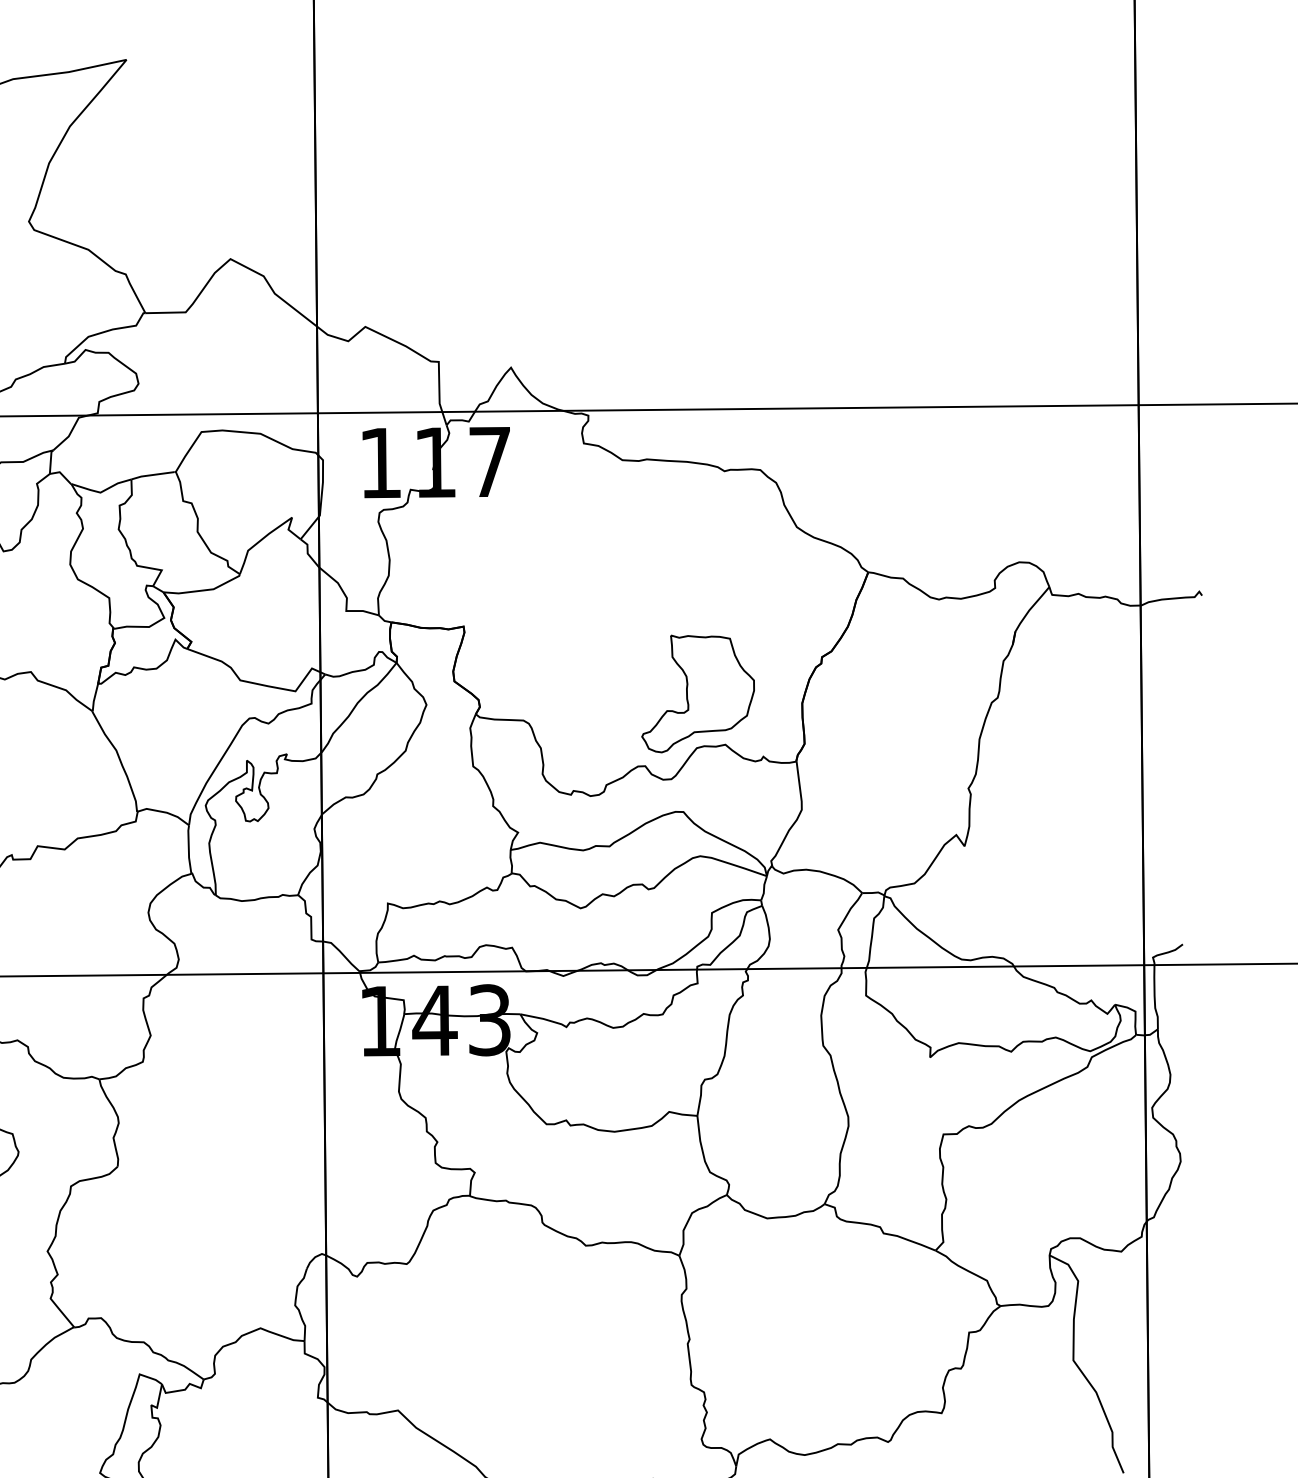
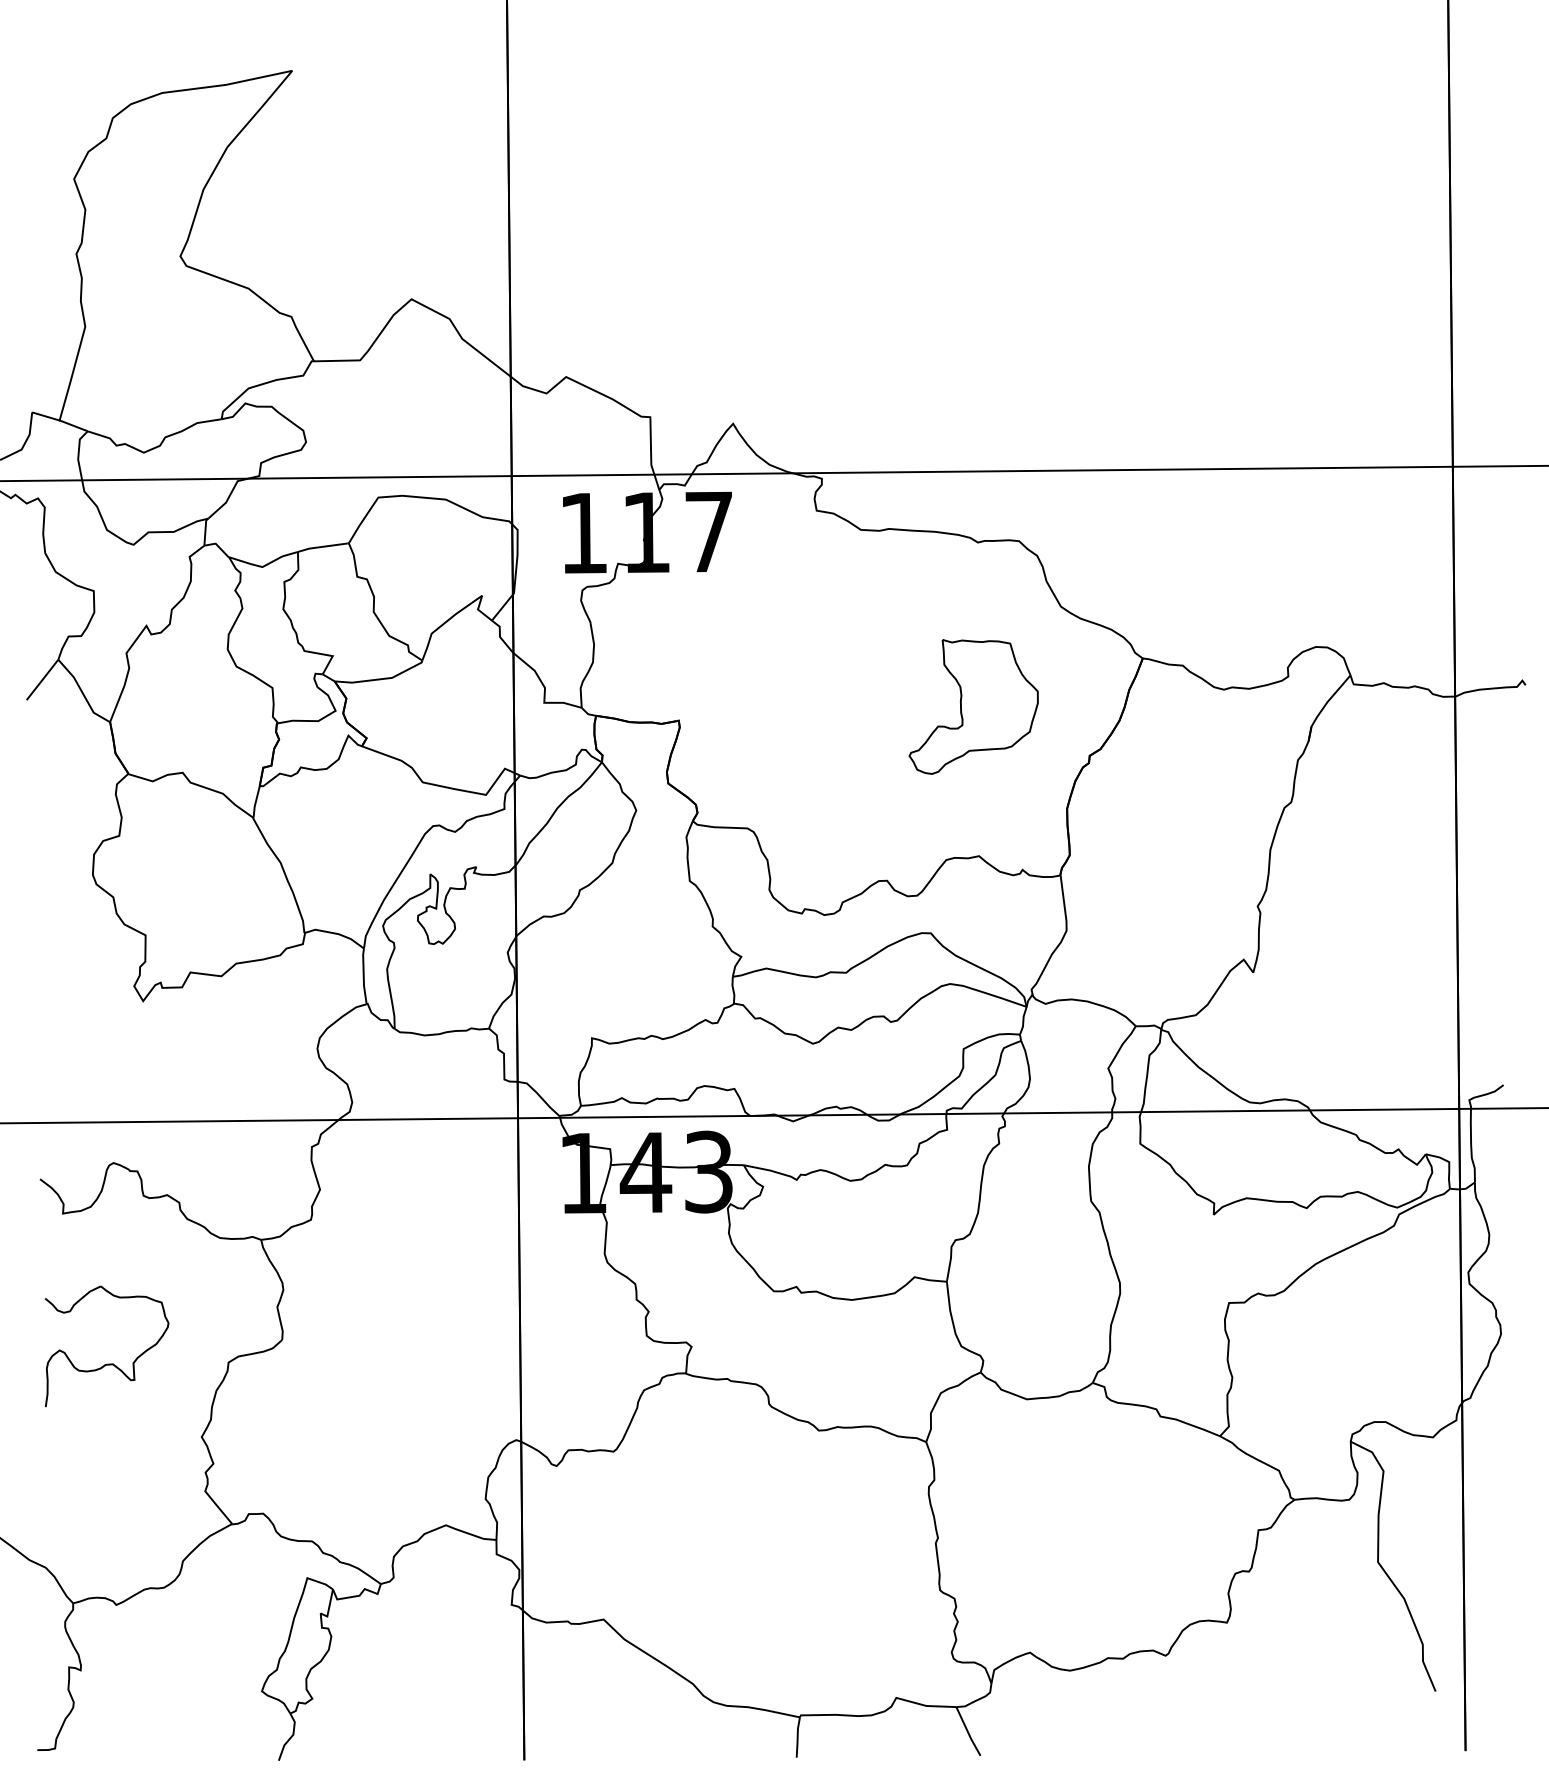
part: (697, 693) -> (973, 706), moved

